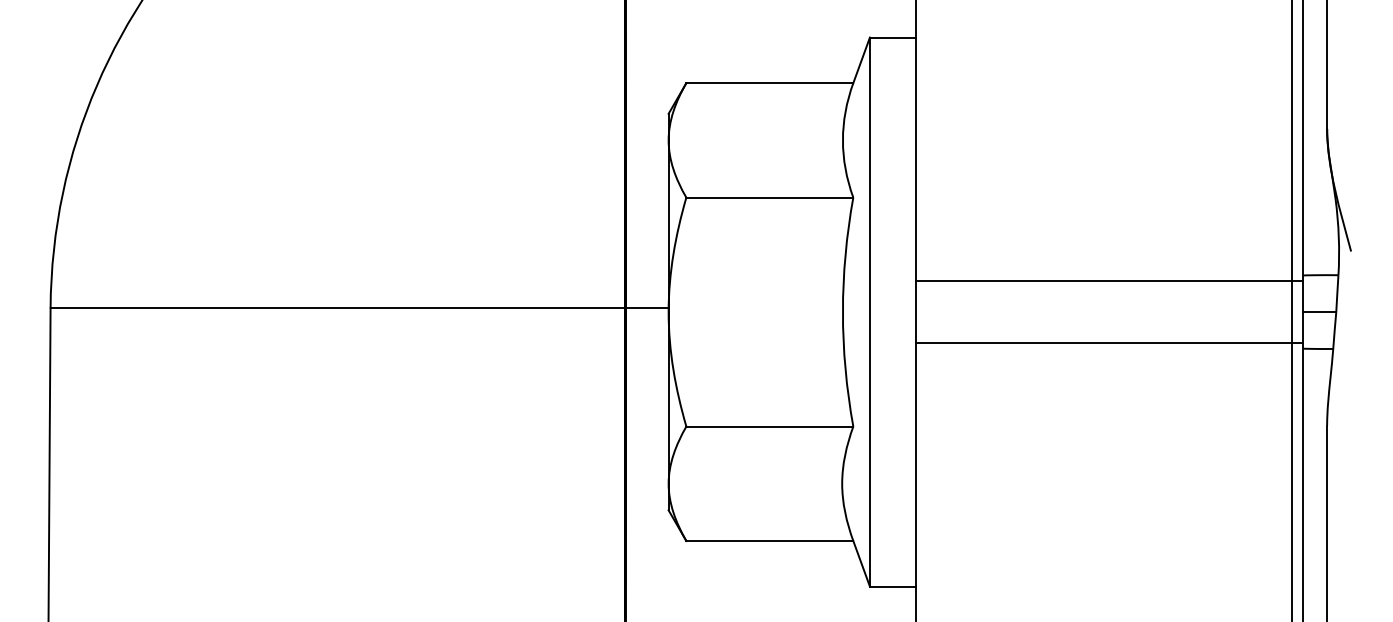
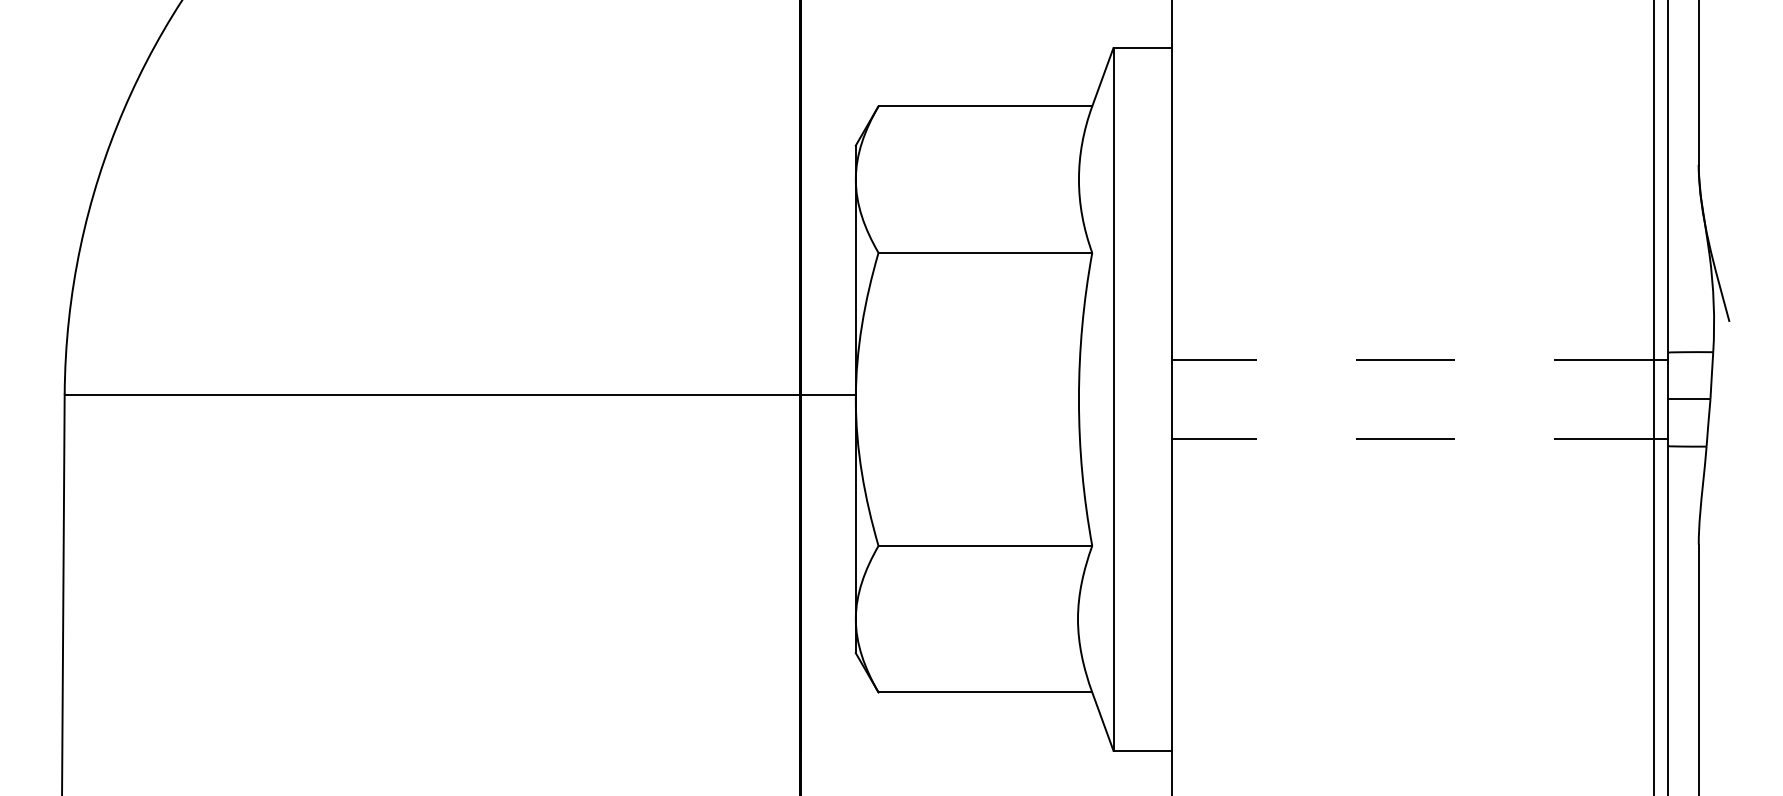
line: (1103, 280) -> (1412, 359), solid -> dashed
line: (1103, 343) -> (1412, 439), solid -> dashed

